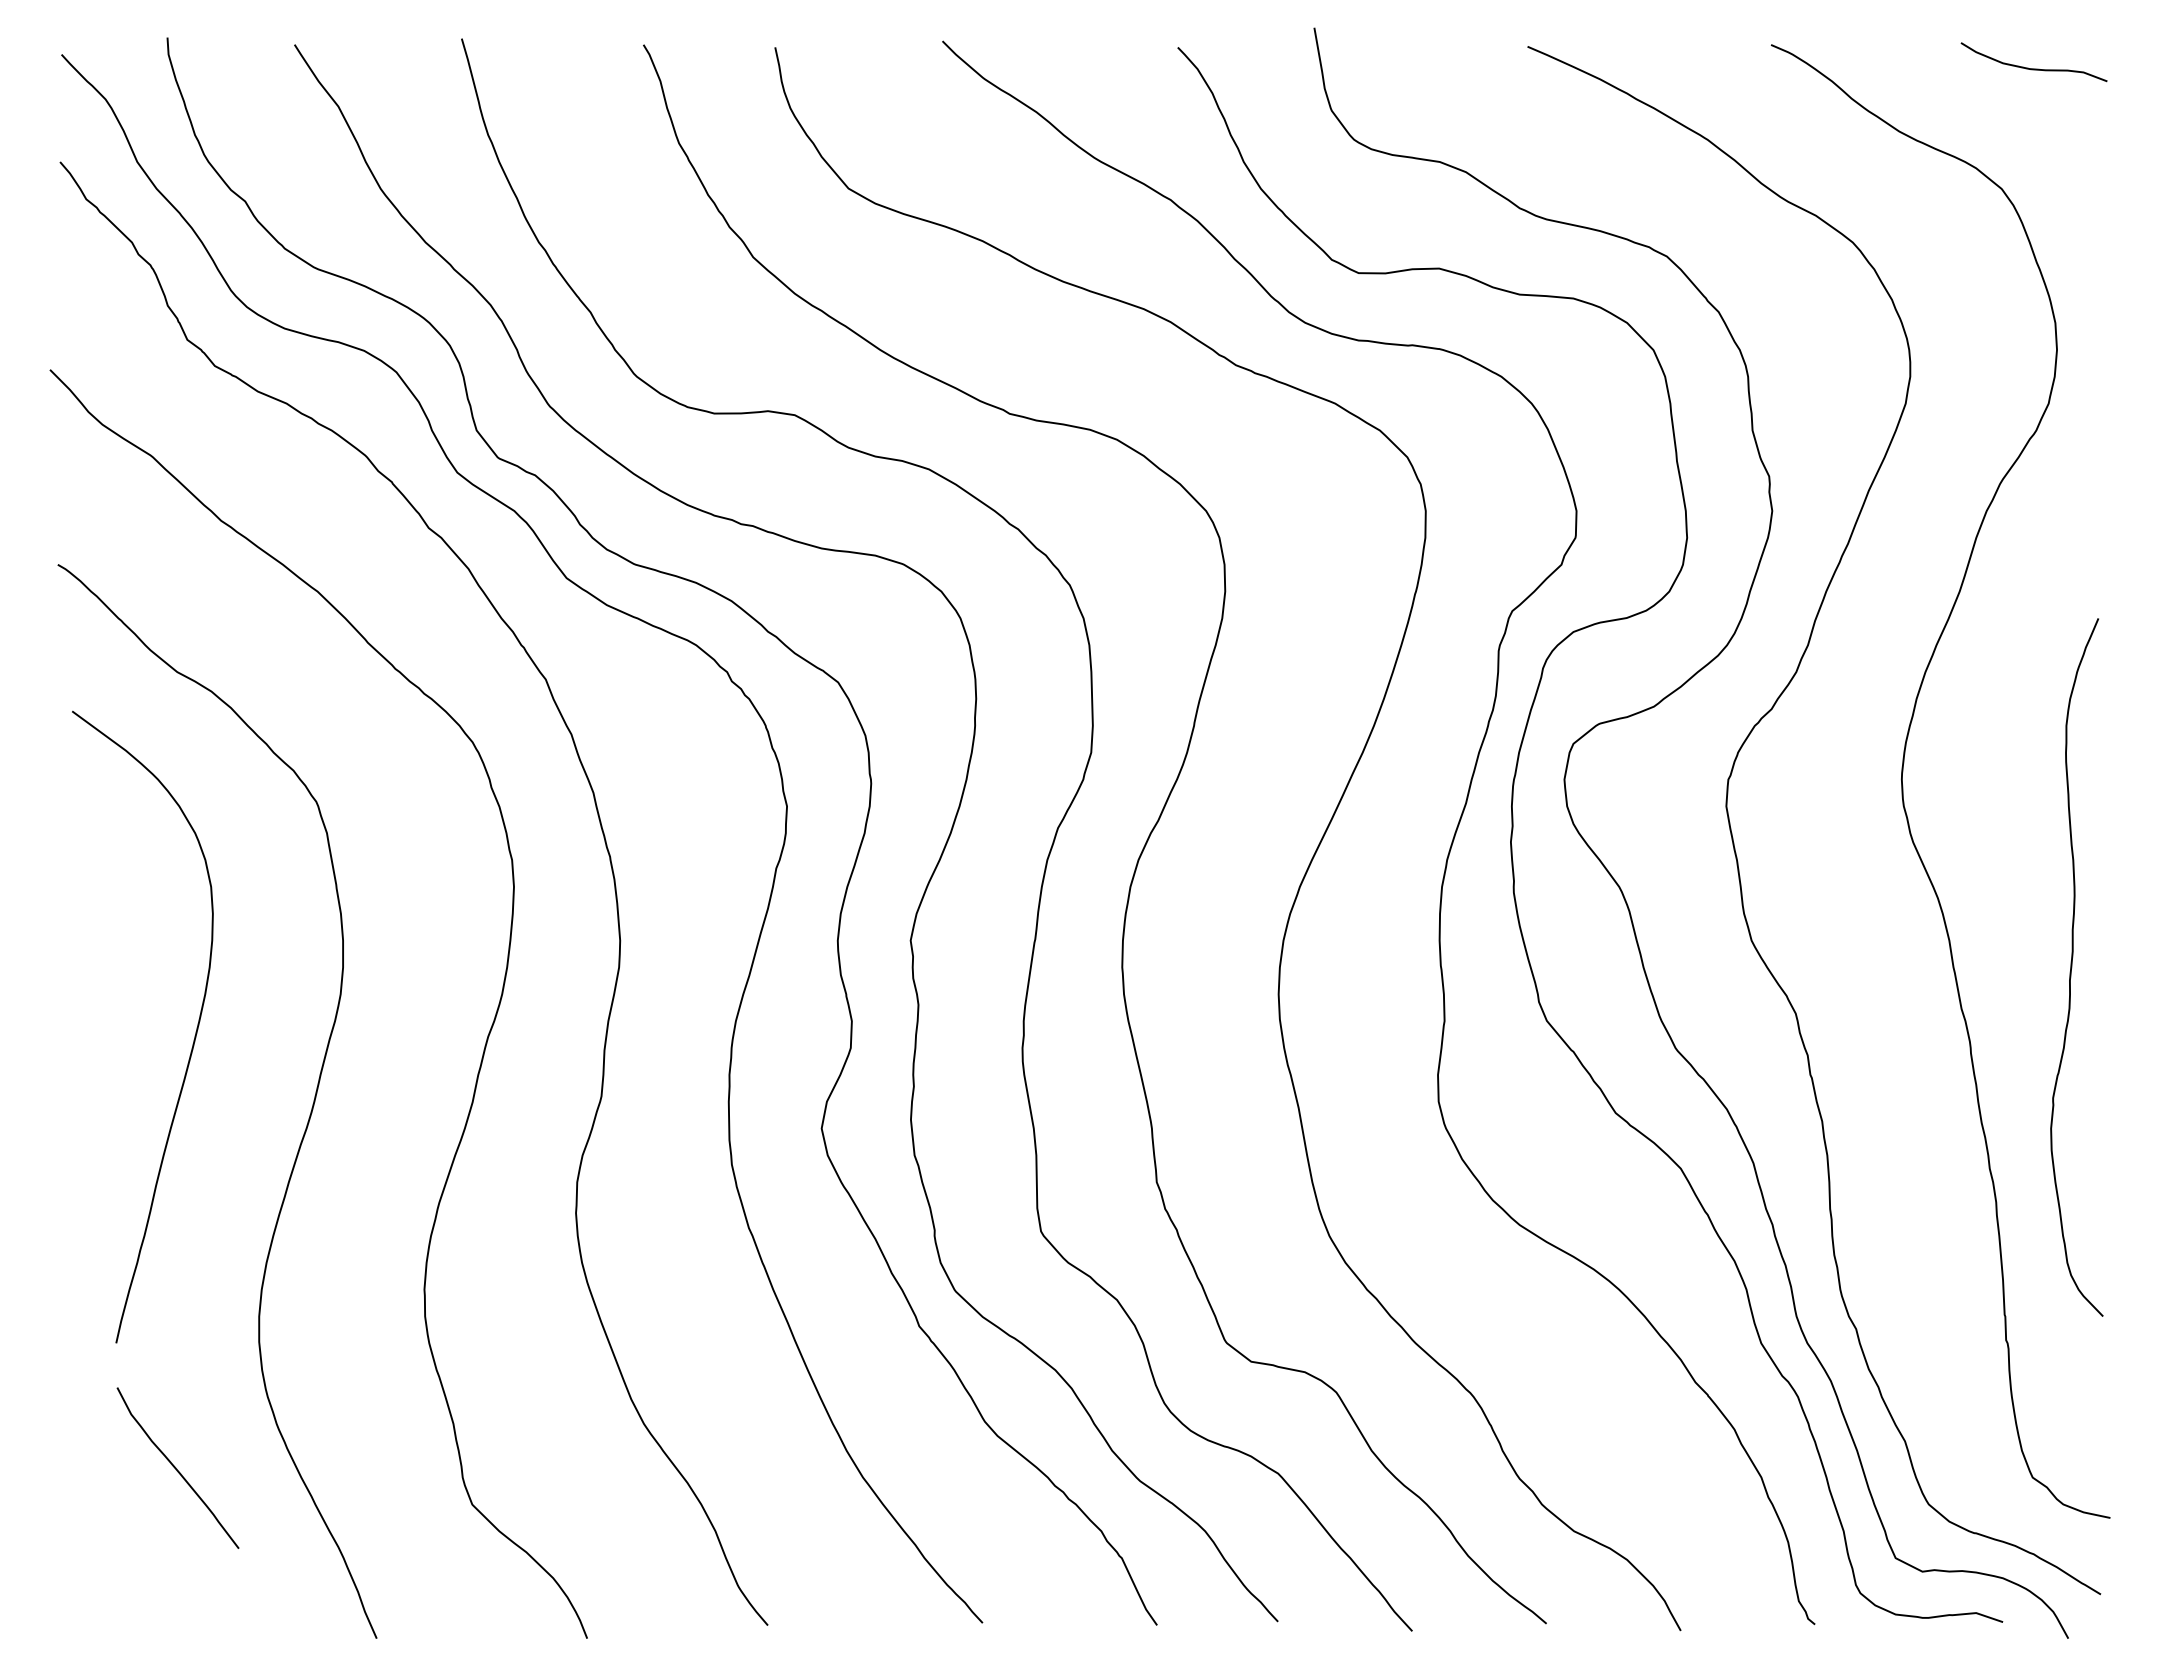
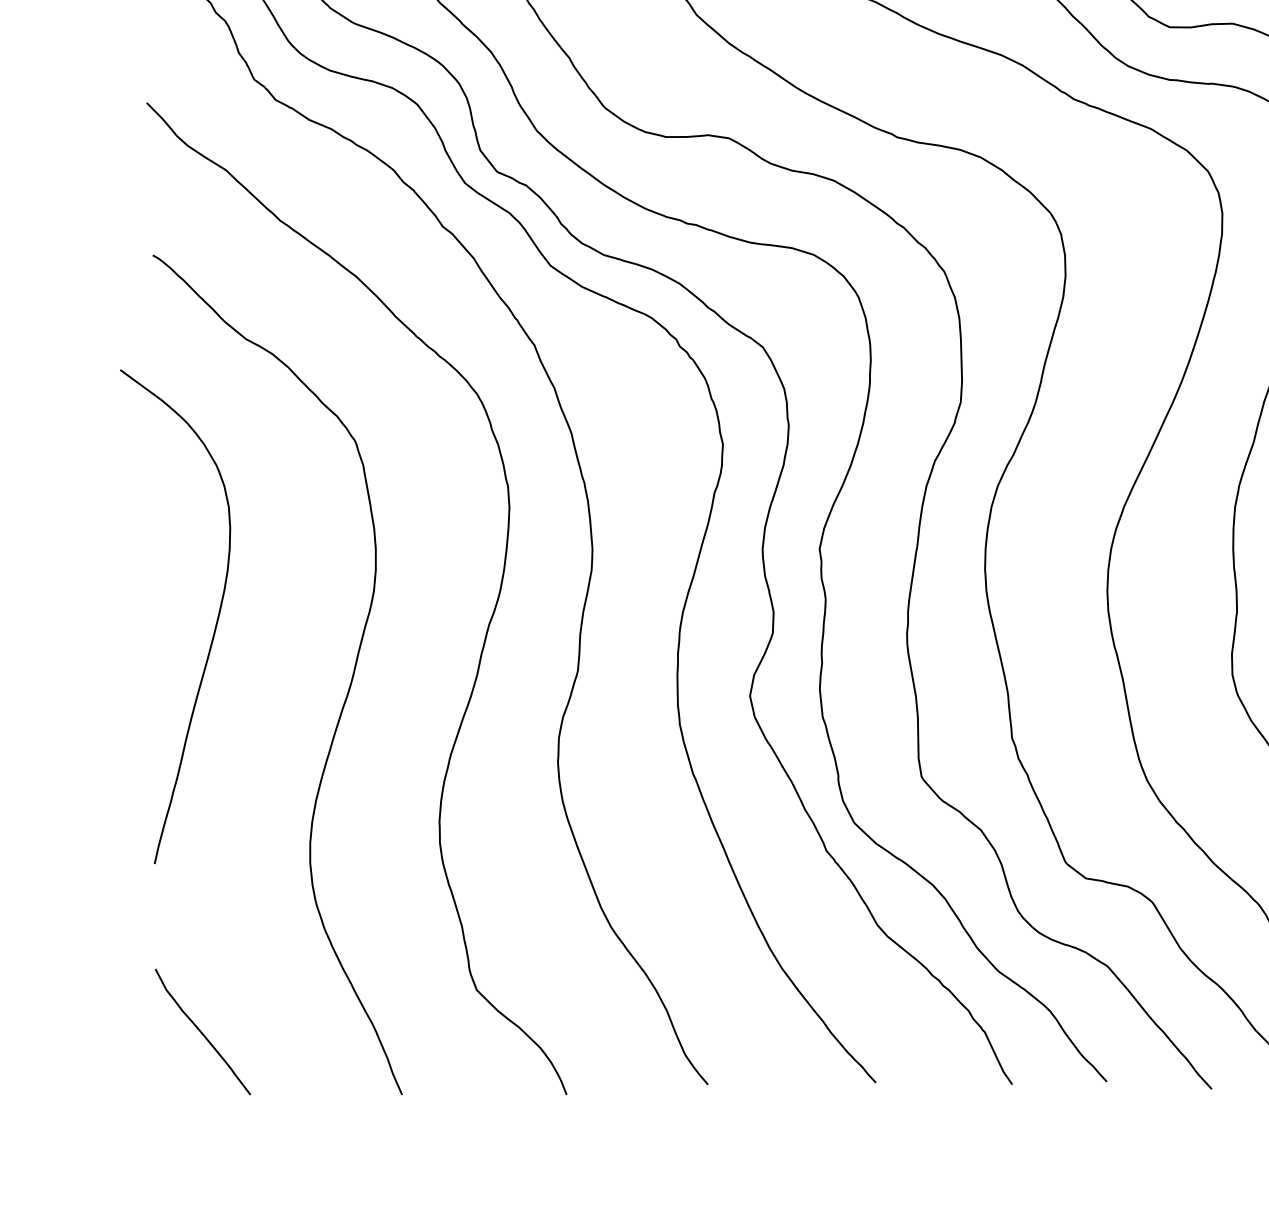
curve: (193, 1039) -> (215, 626), moved
curve: (176, 1467) -> (201, 1031), moved

